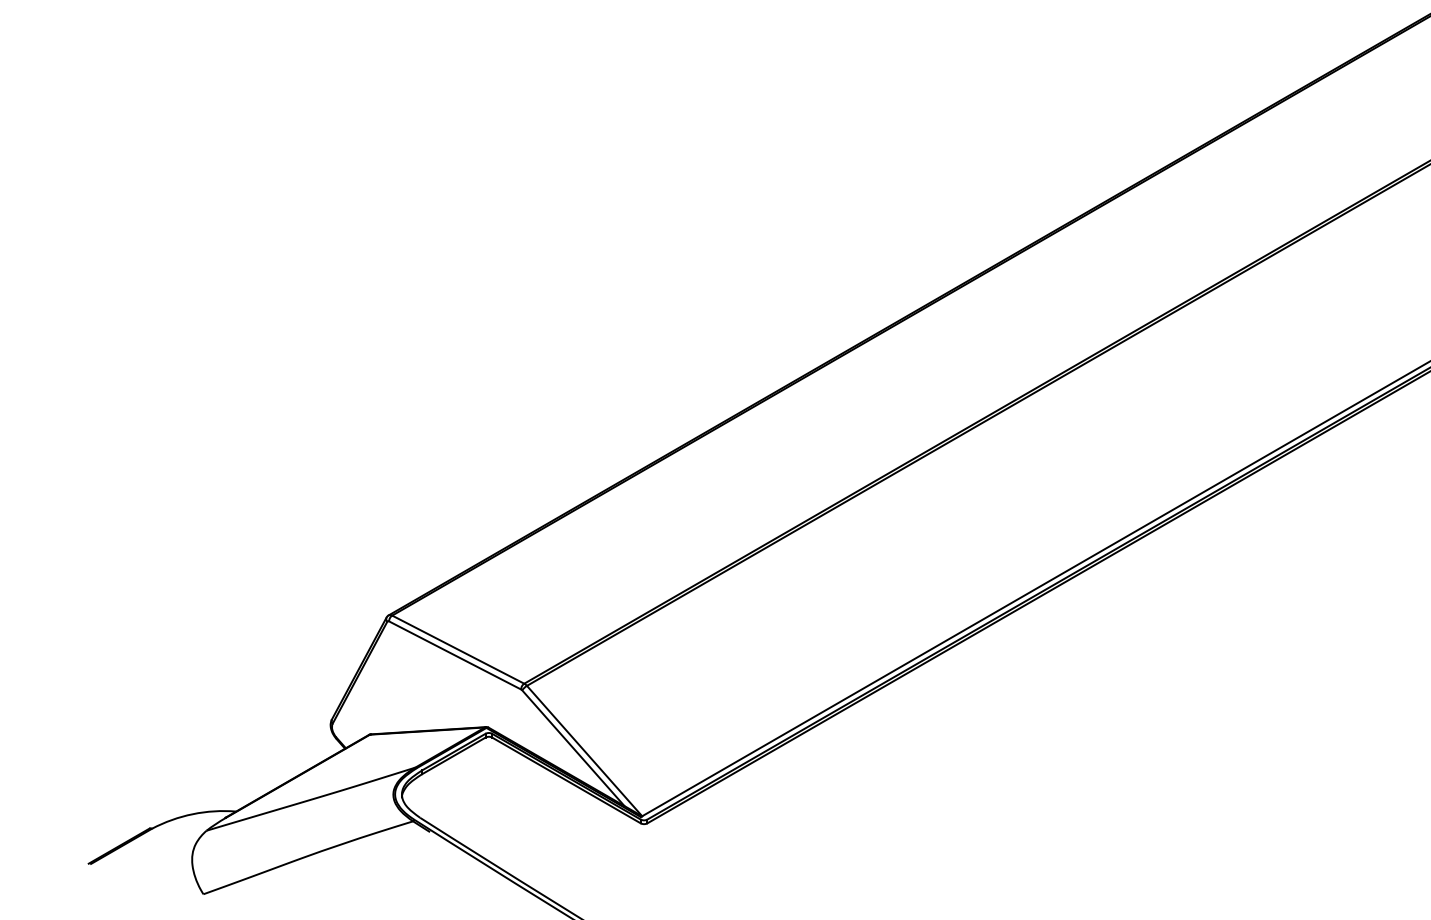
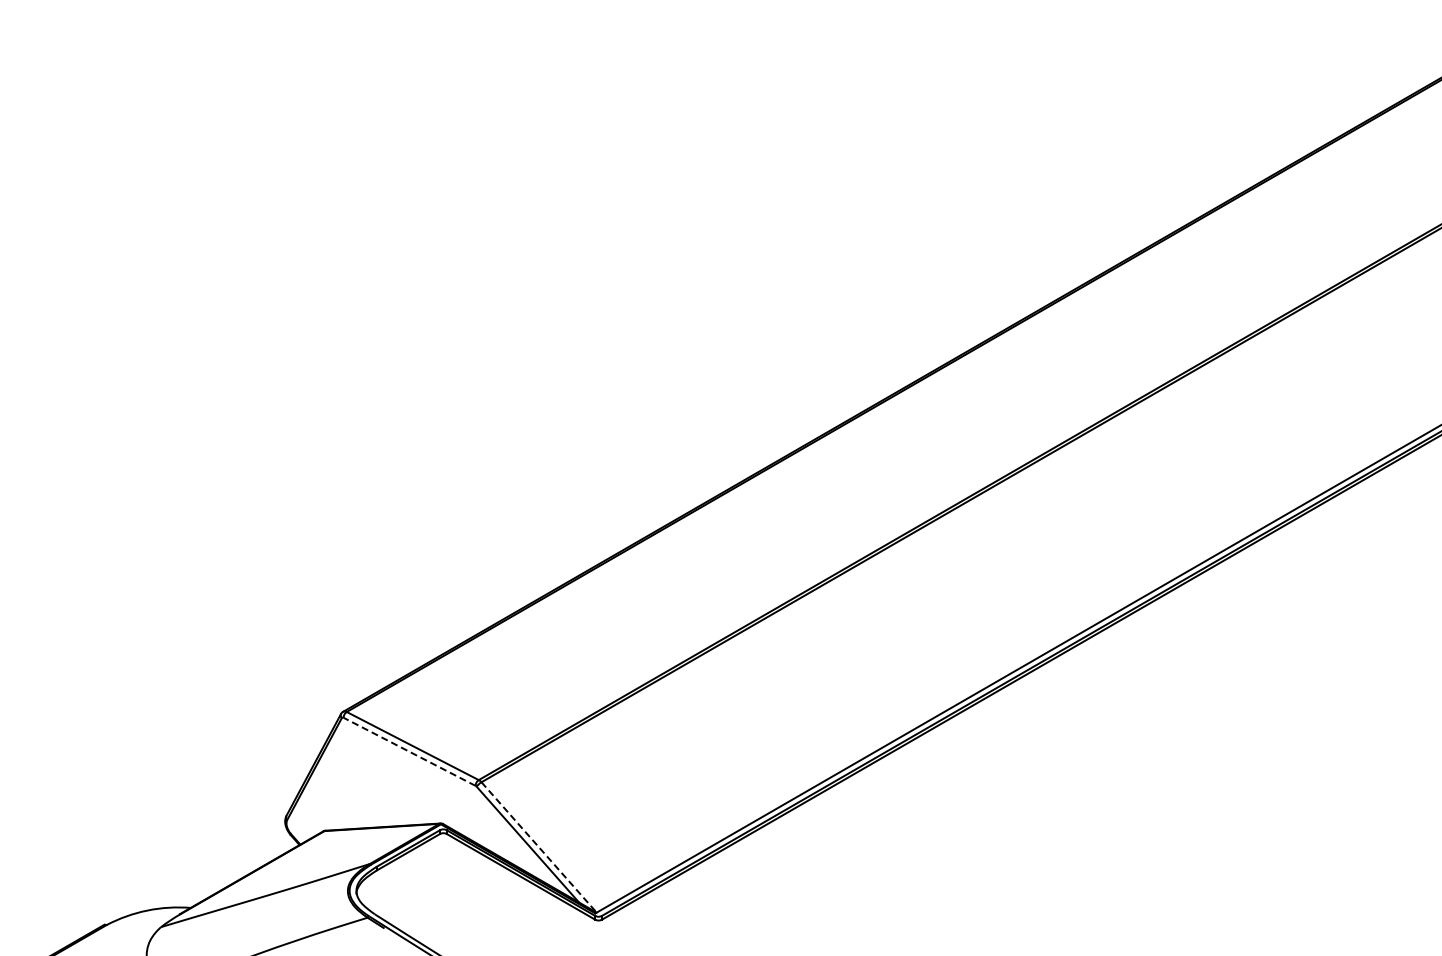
line: (454, 655) -> (409, 751), solid -> dashed
line: (584, 751) -> (539, 847), solid -> dashed

